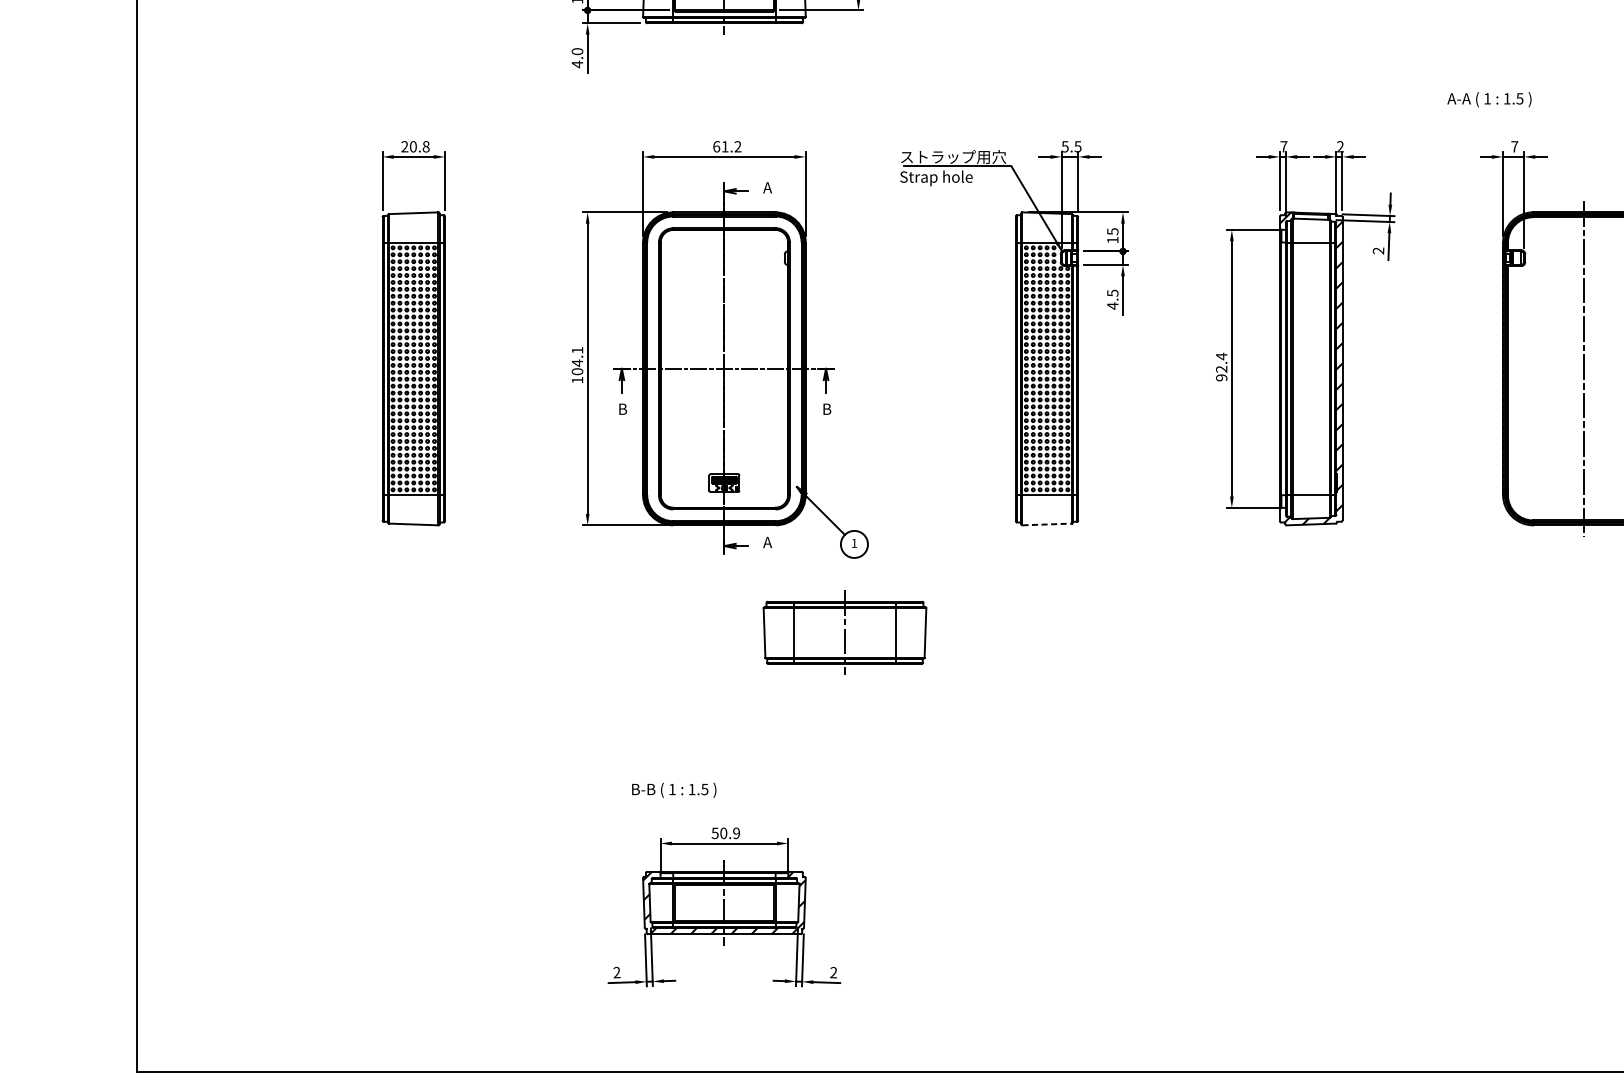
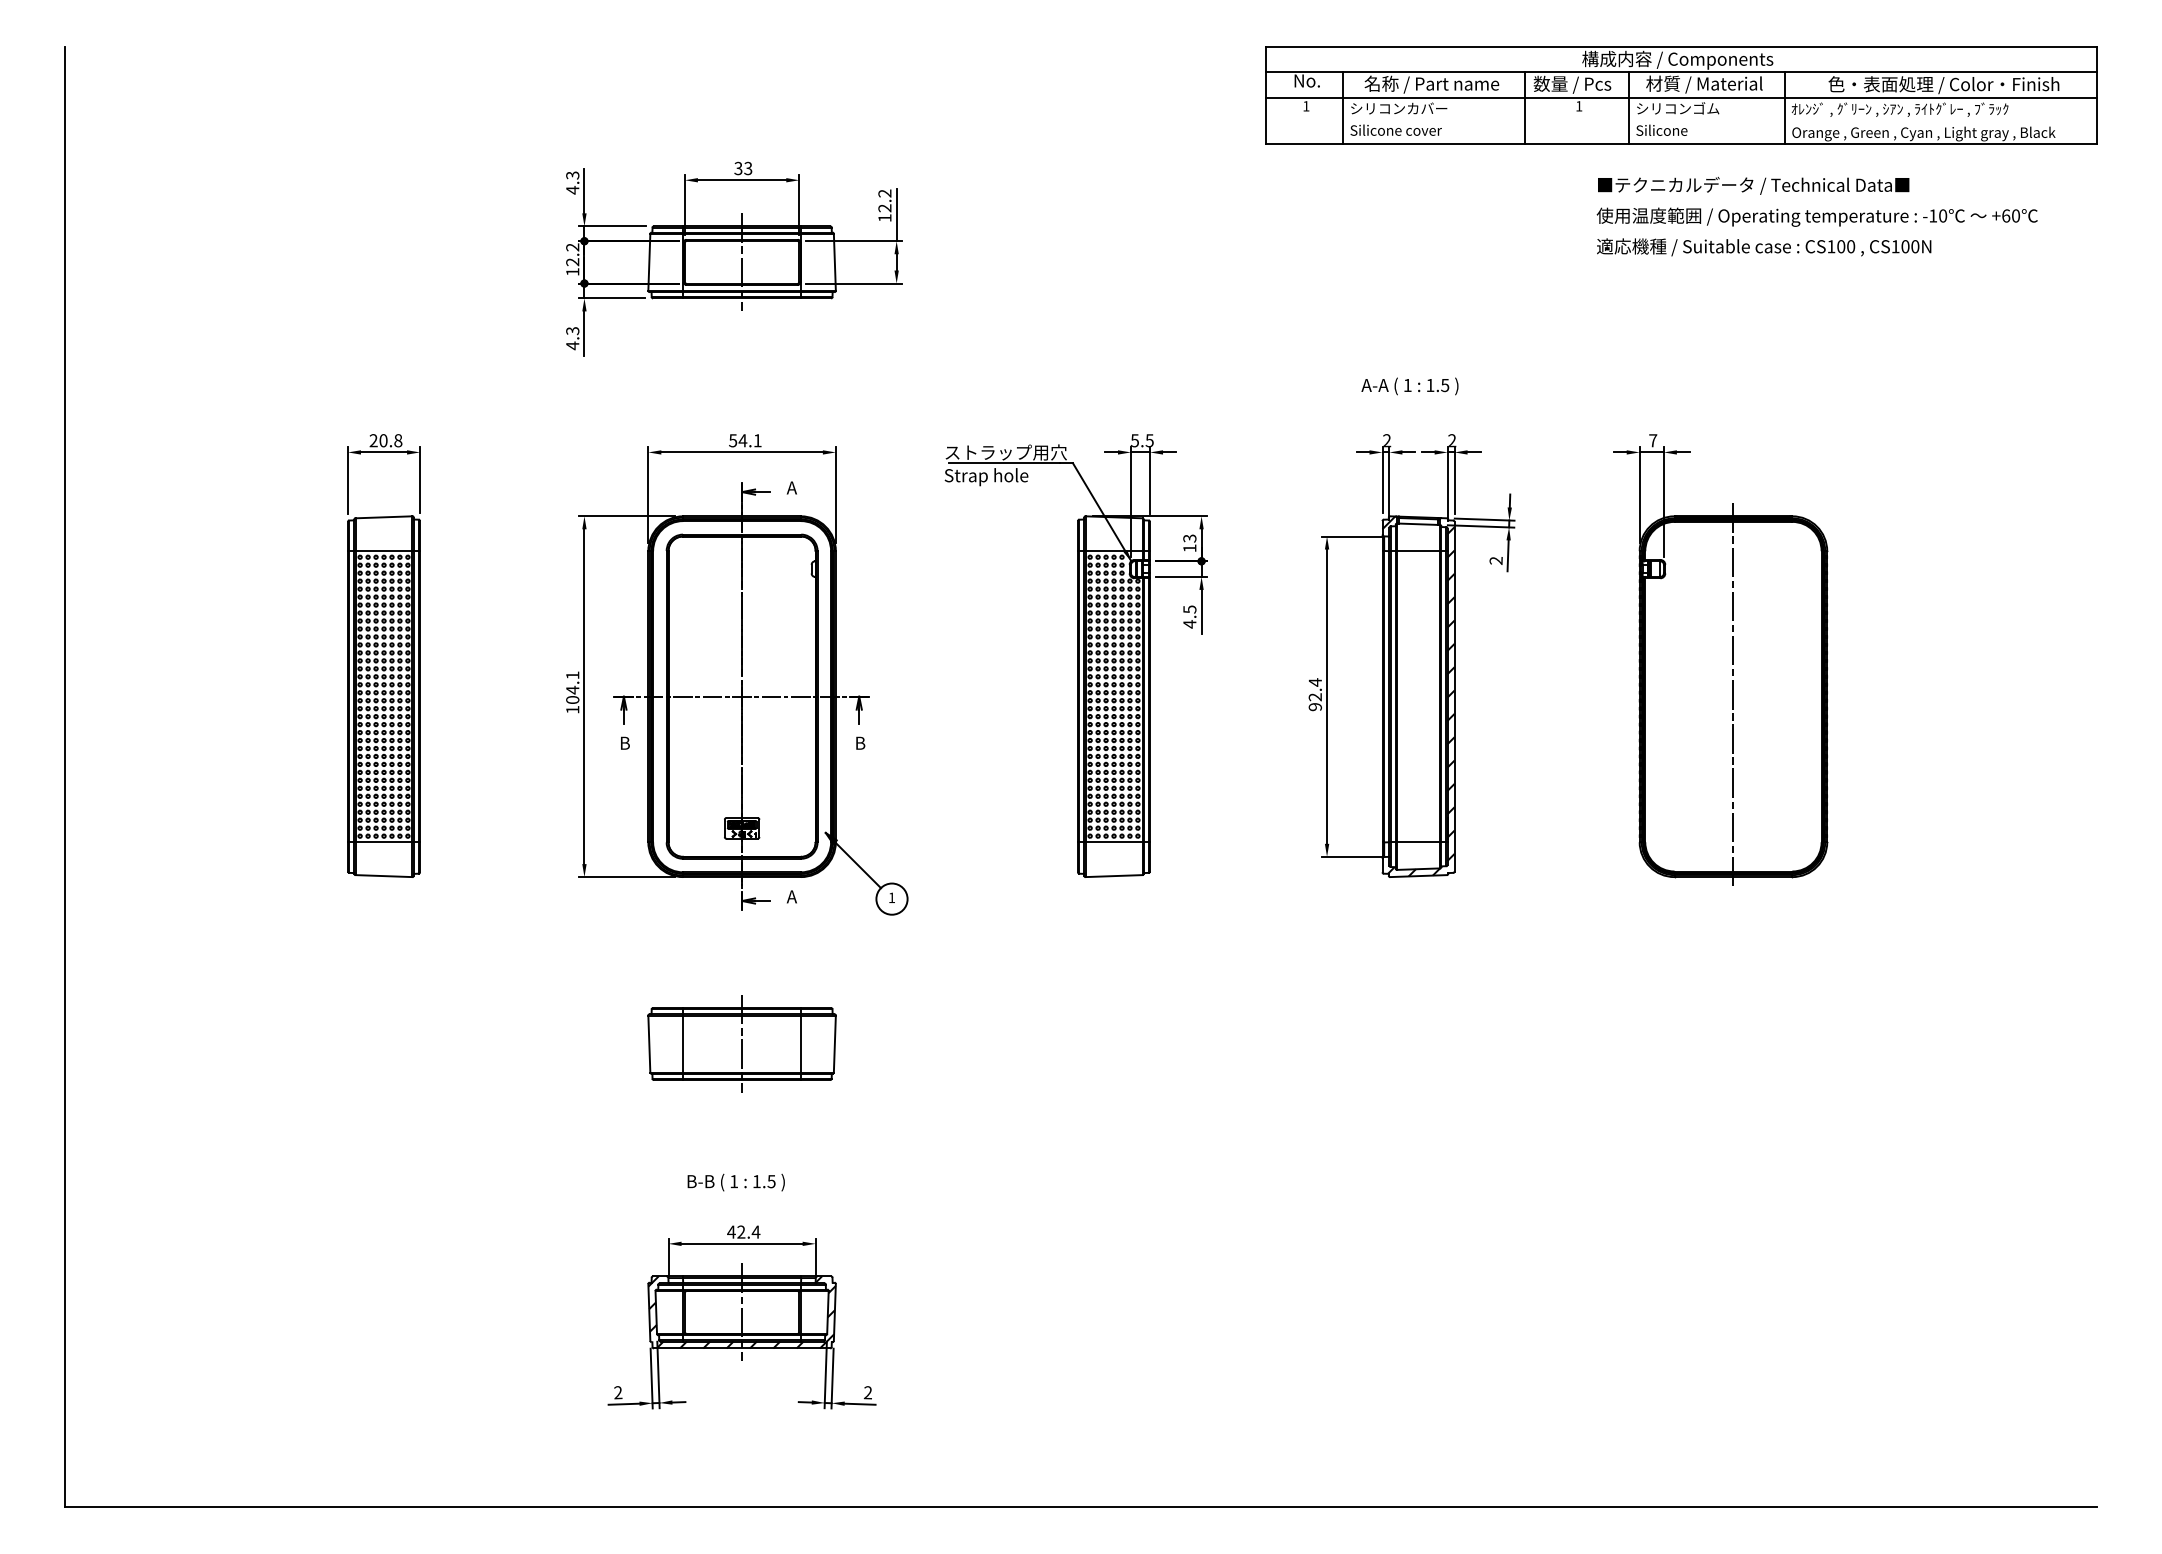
text: (577, 52) -> (572, 331), 4.0 -> 4.3
text: (1489, 99) -> (1409, 386), moved
text: (727, 146) -> (745, 440), 61.2 -> 54.1
text: (1284, 146) -> (1387, 440), 7 -> 2
text: (1112, 231) -> (1189, 538), 15 -> 13
line: (1047, 524) -> (1114, 876), dashed -> solid
part: (844, 632) -> (741, 1043), moved
text: (673, 790) -> (735, 1182), moved
text: (725, 832) -> (743, 1231), 50.9 -> 42.4

